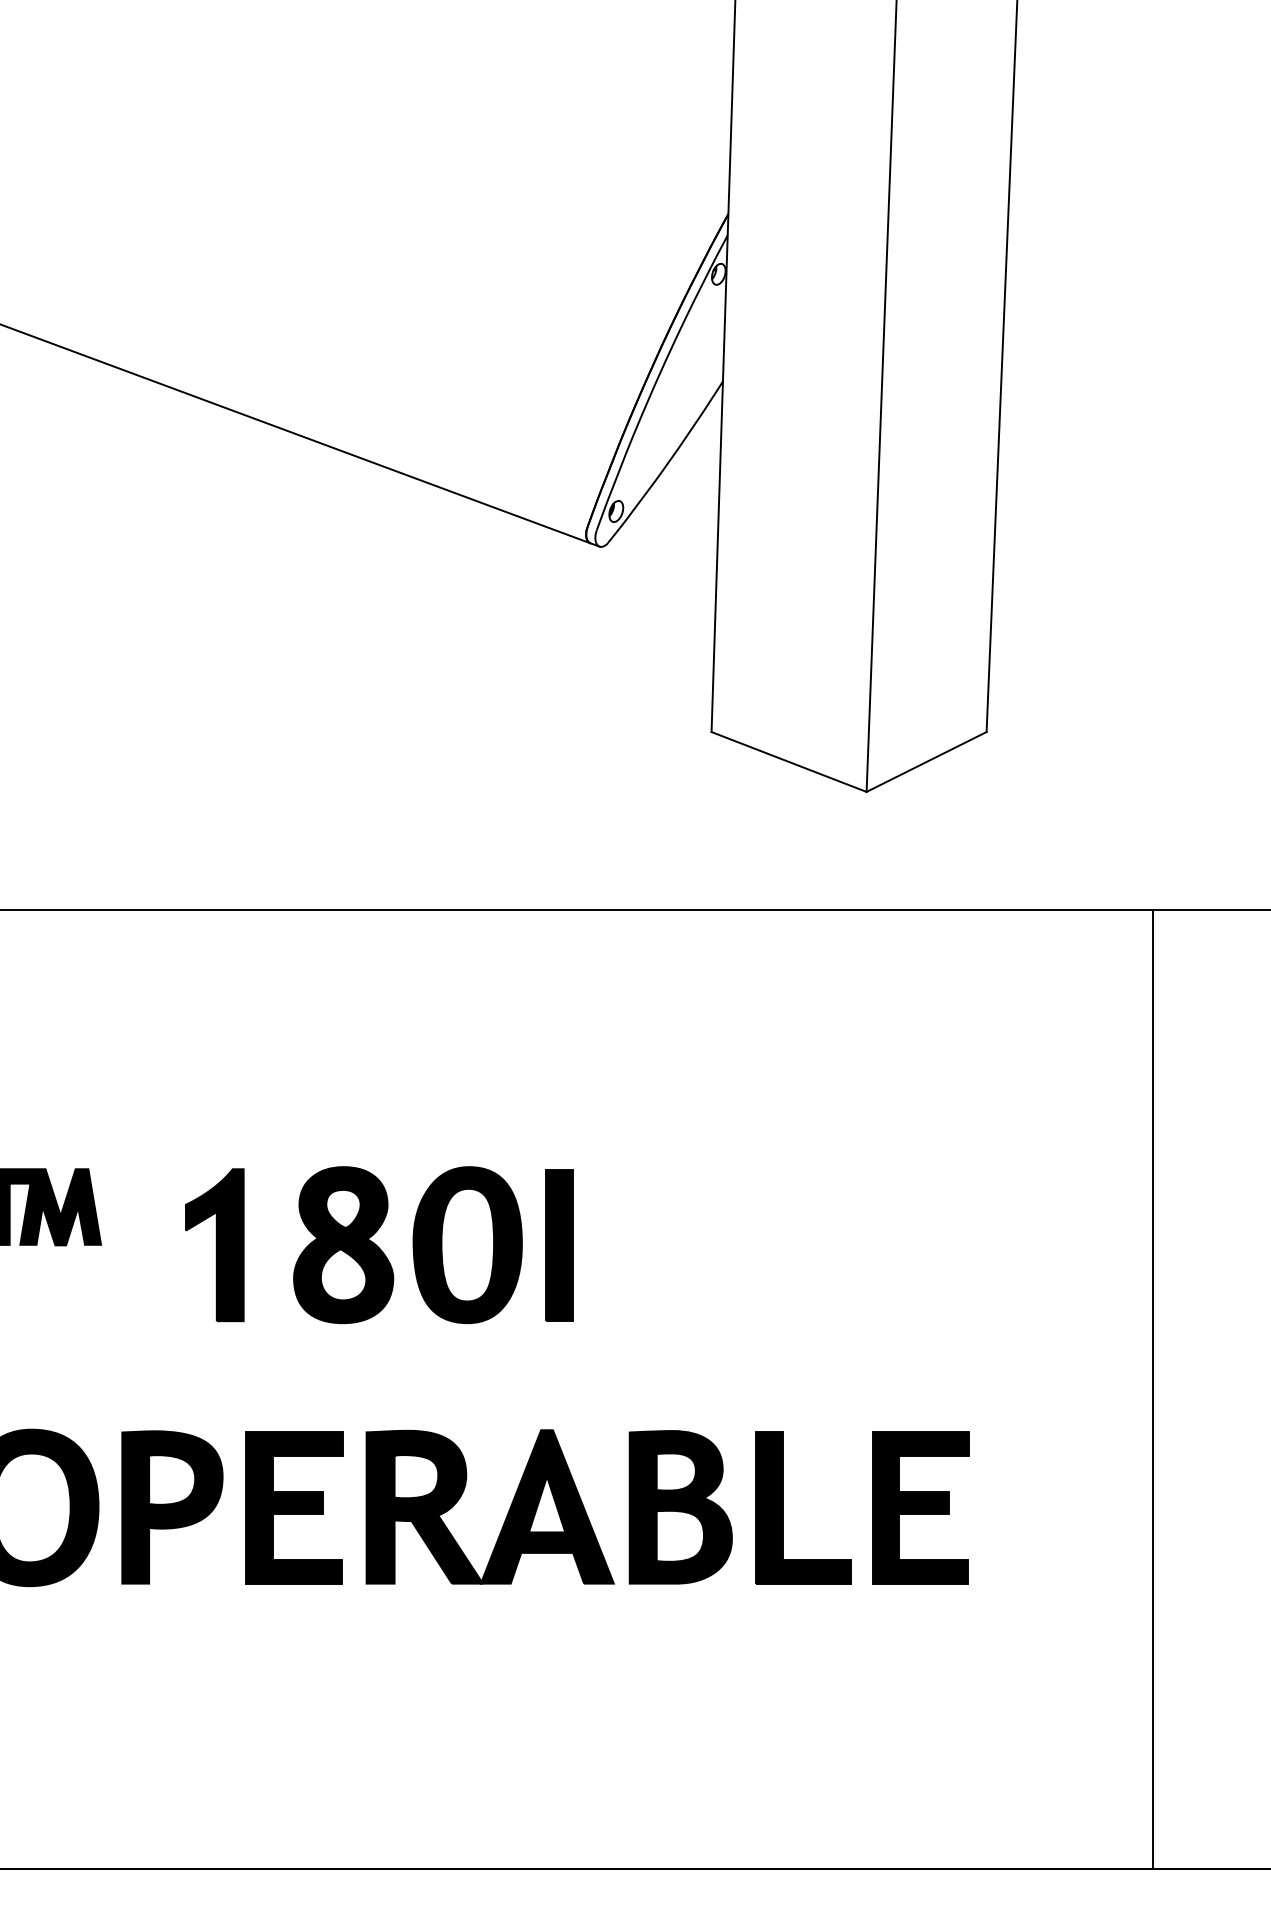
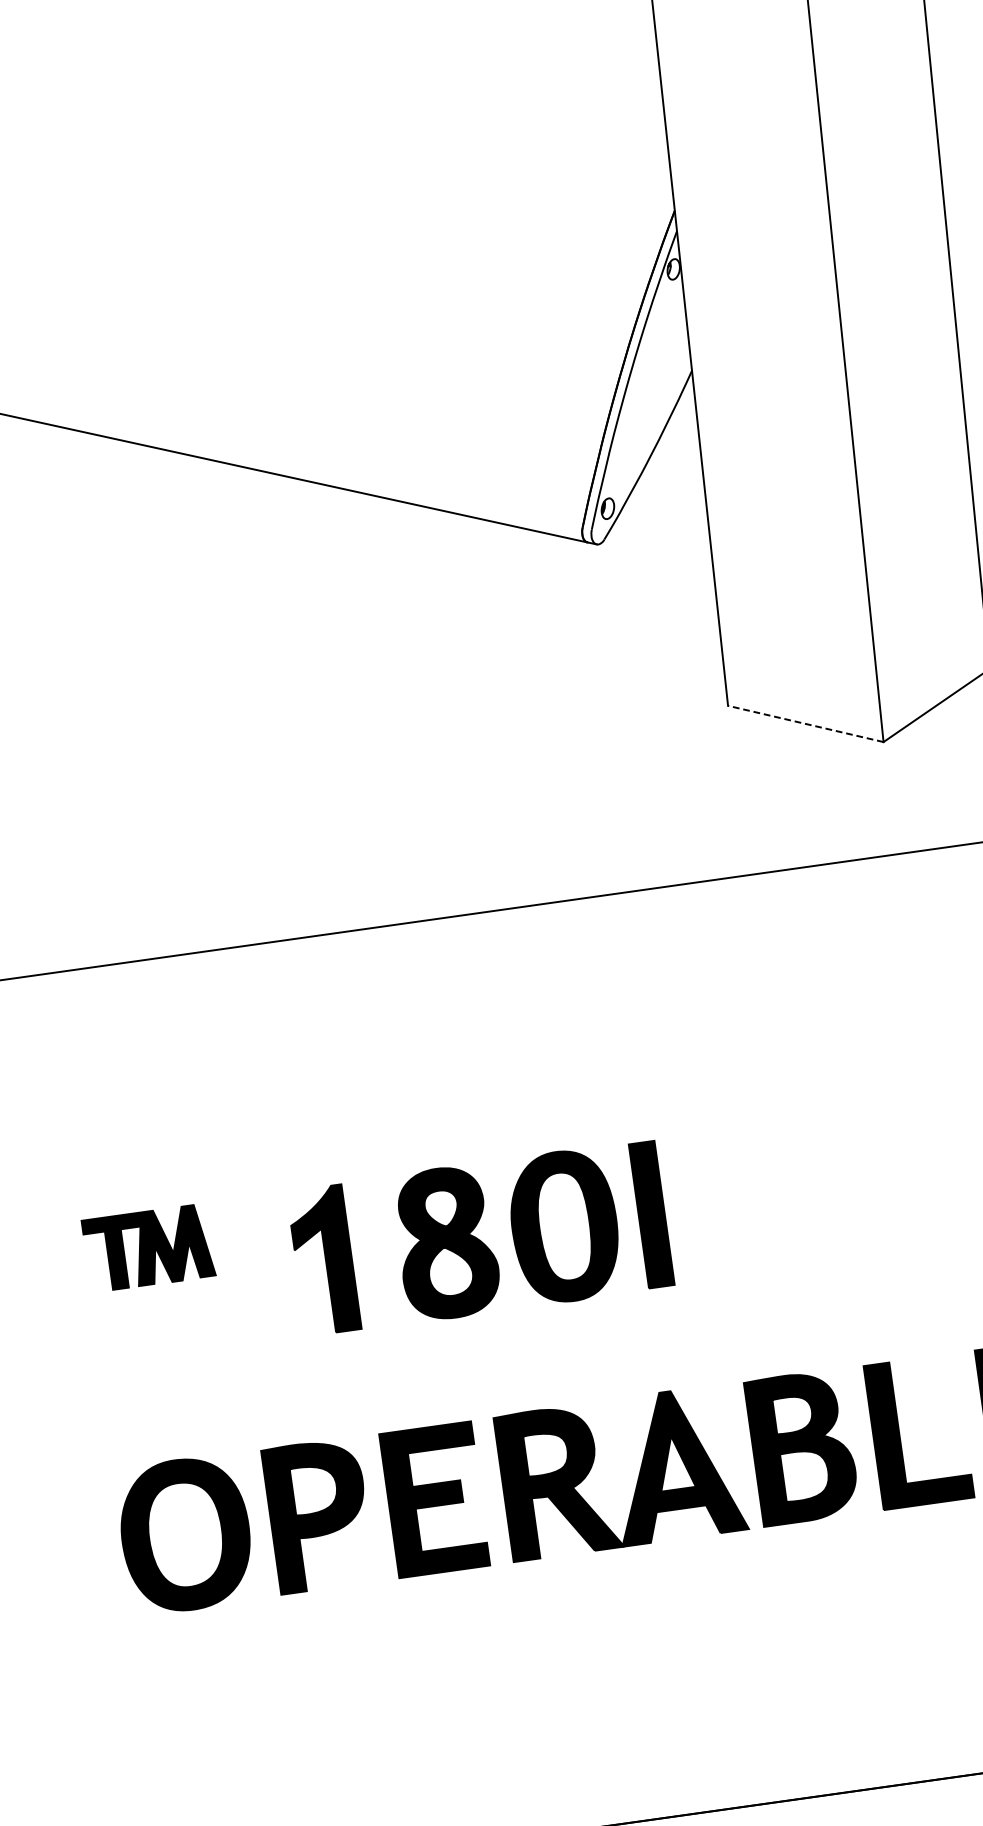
line: (788, 761) -> (805, 723), solid -> dashed

